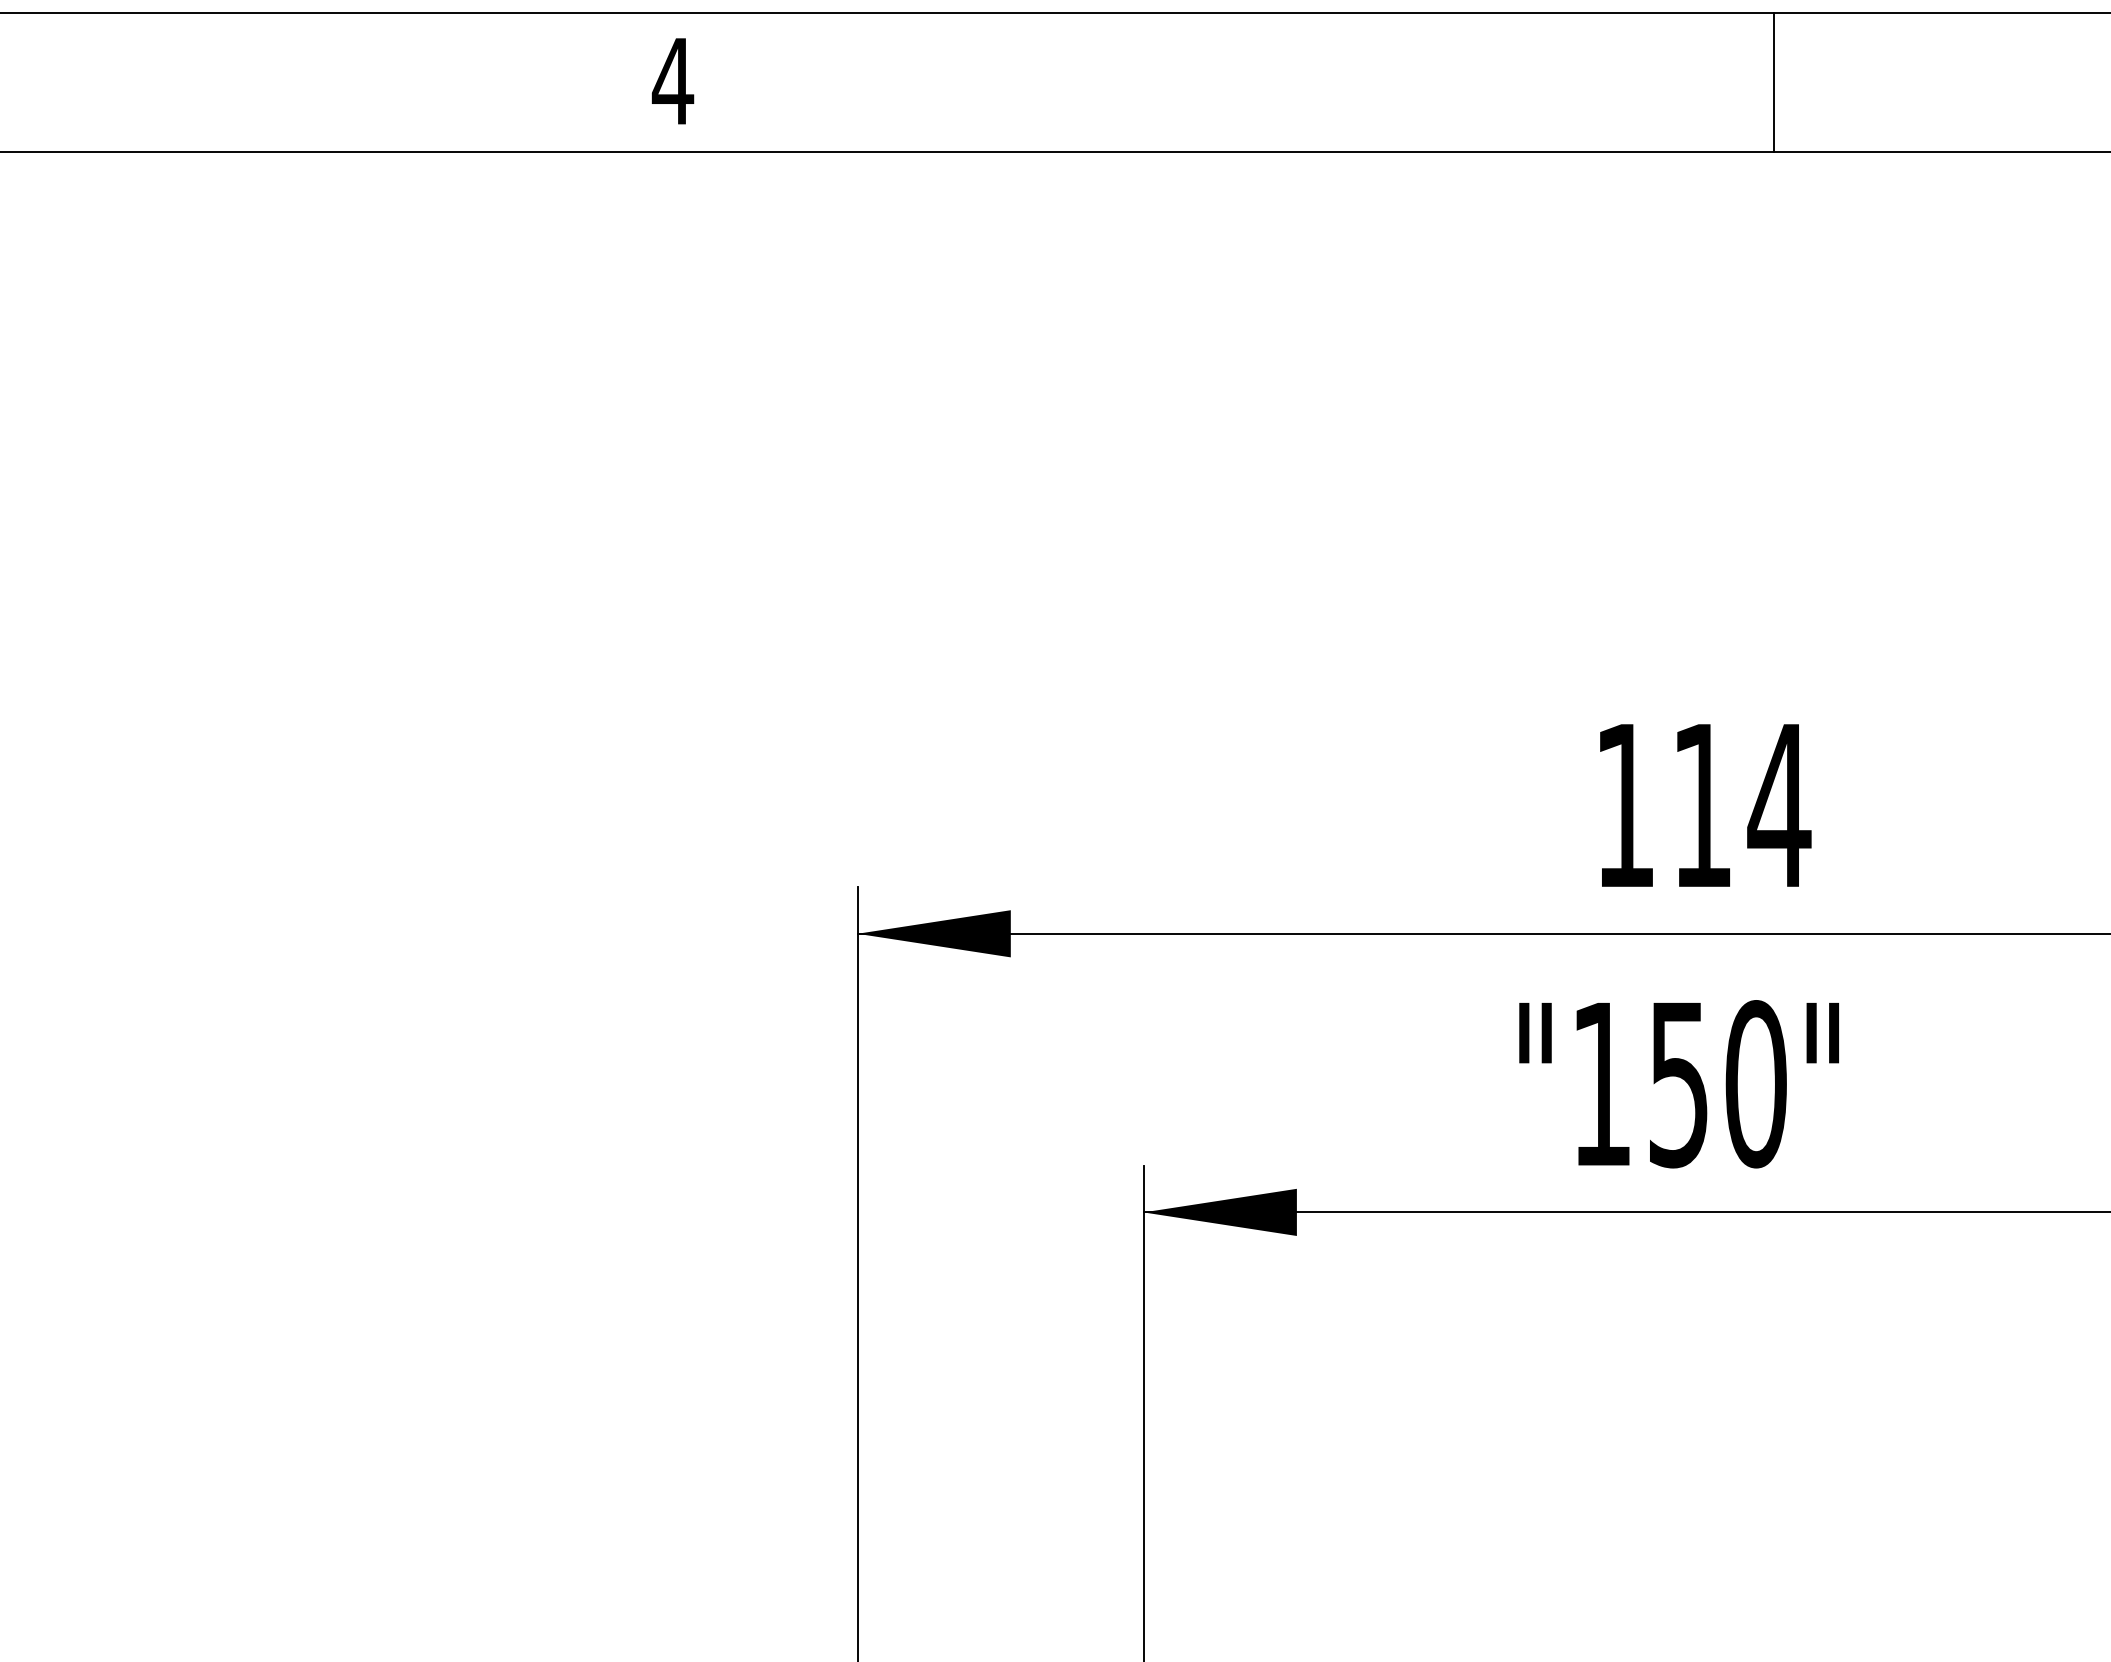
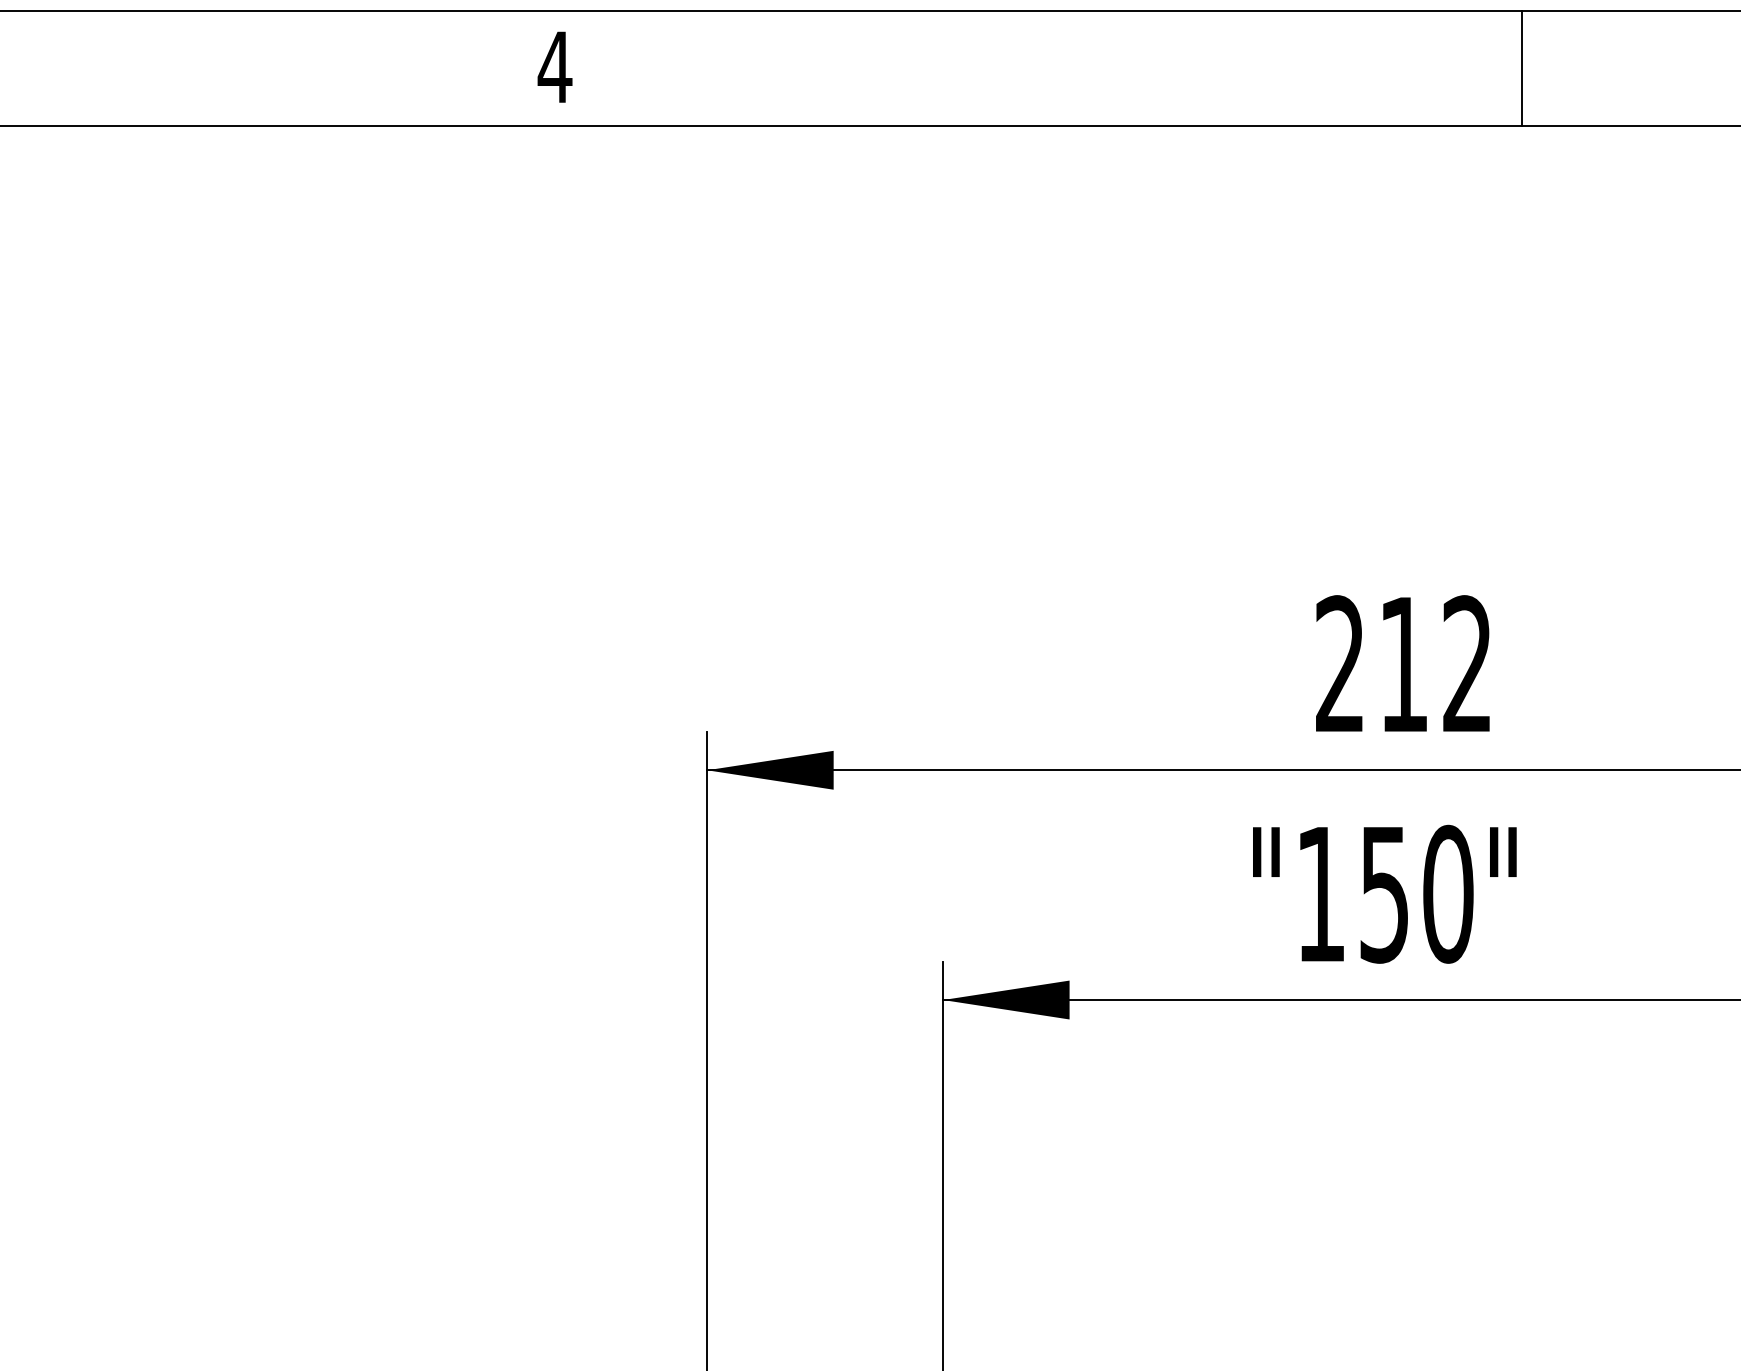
line: (1773, 82) -> (1521, 68), moved
text: (1703, 804) -> (1404, 663), 114 -> 212

